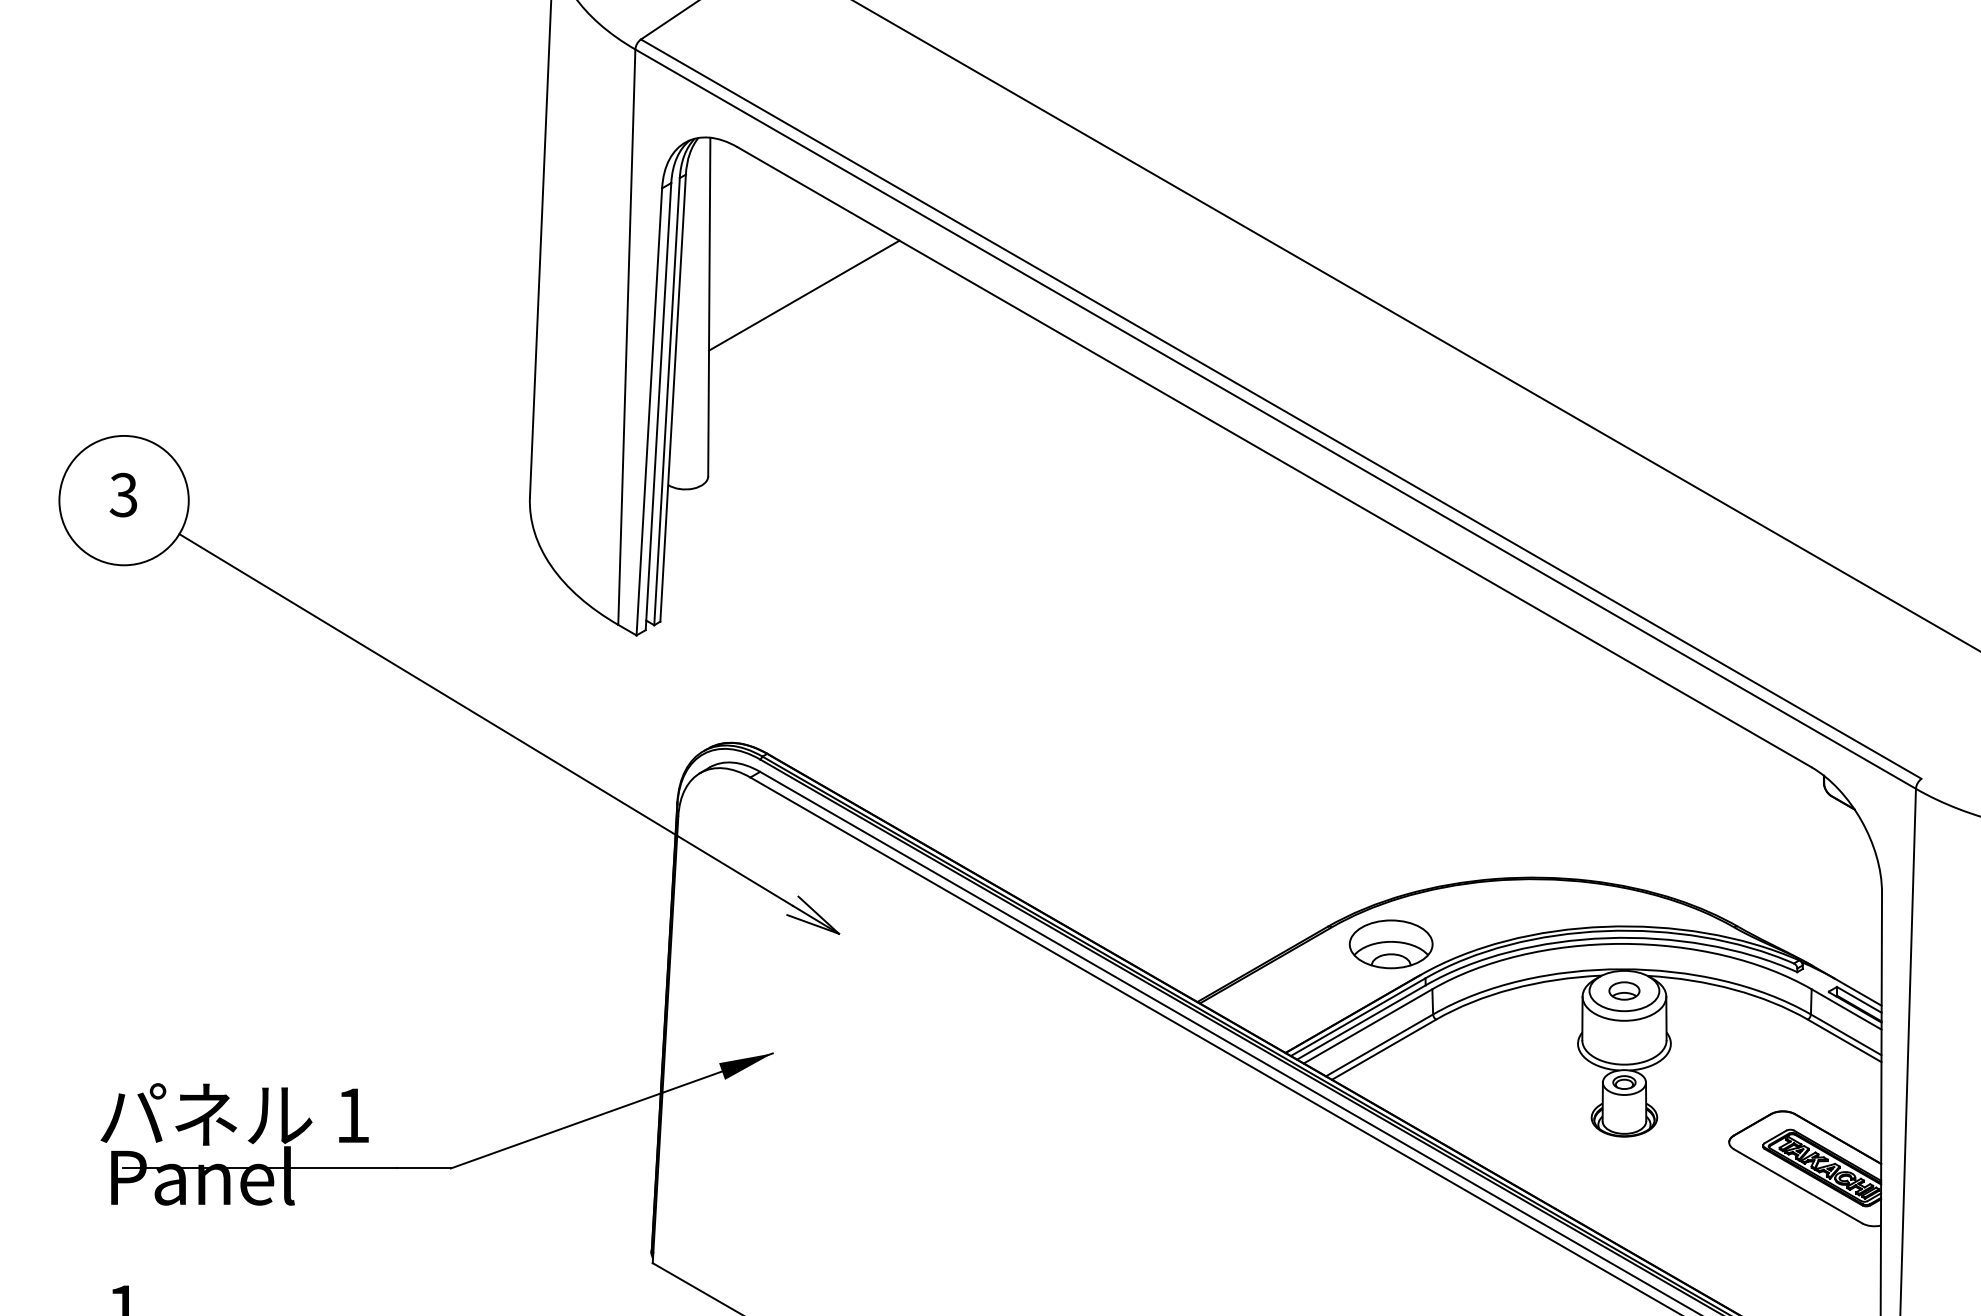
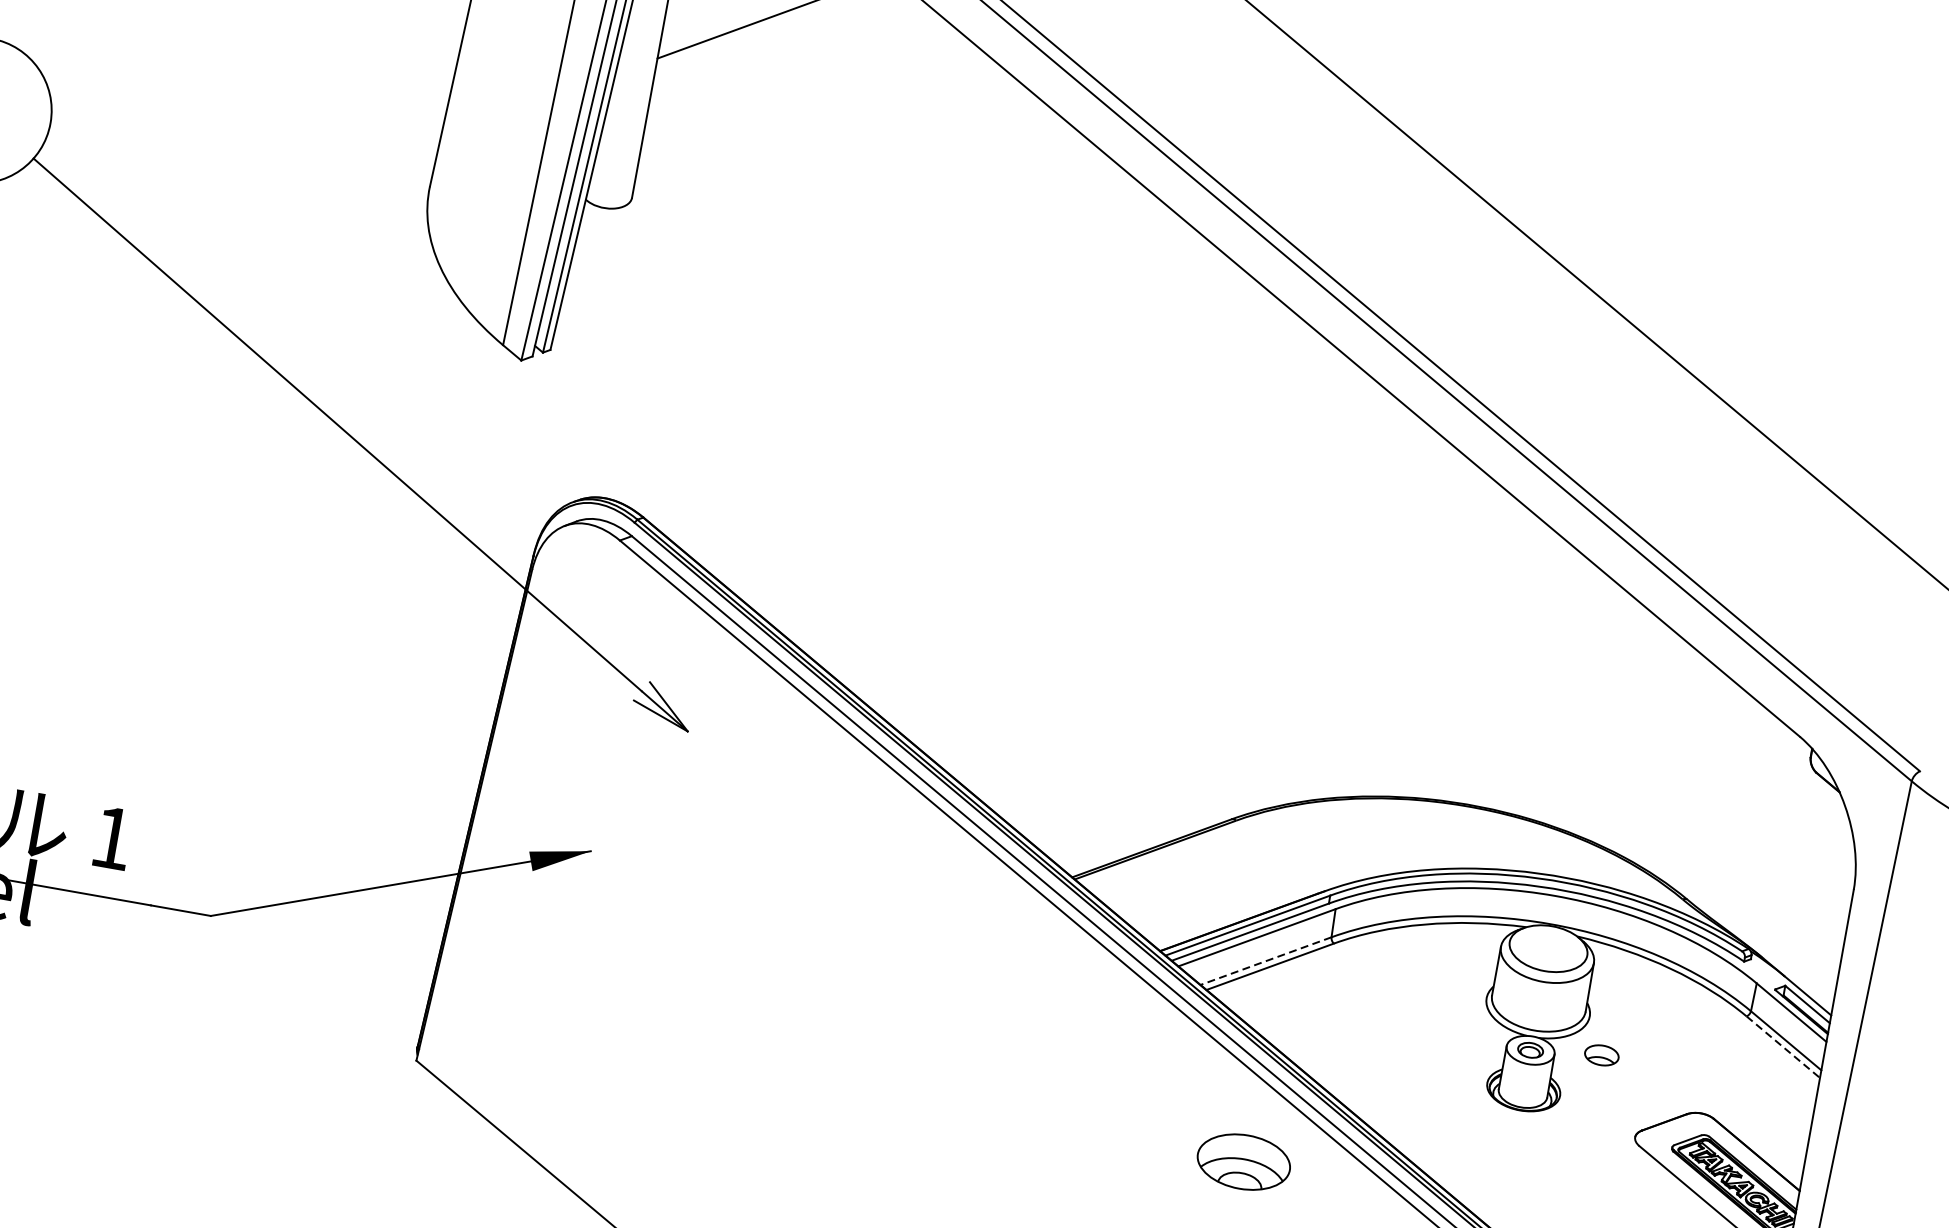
part: (1390, 944) -> (1243, 1162), moved
part: (1624, 990) -> (1602, 1054), moved
line: (1844, 1040) -> (1783, 1046), solid -> dashed
line: (1379, 1045) -> (1265, 961), solid -> dashed

